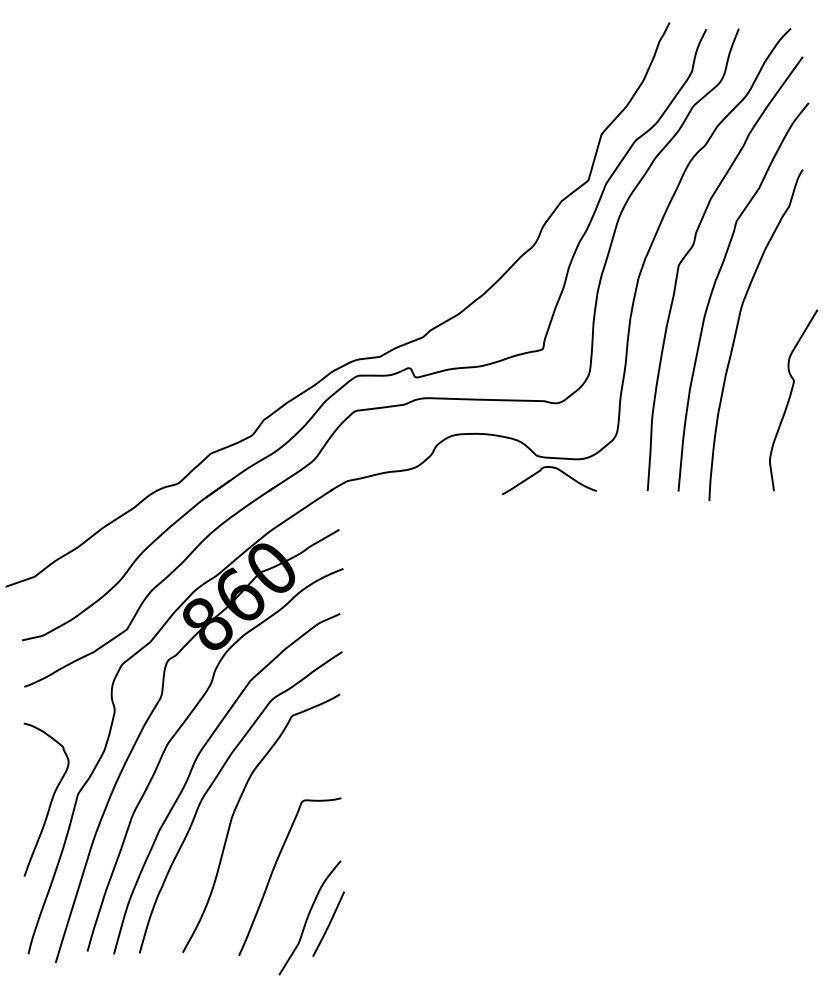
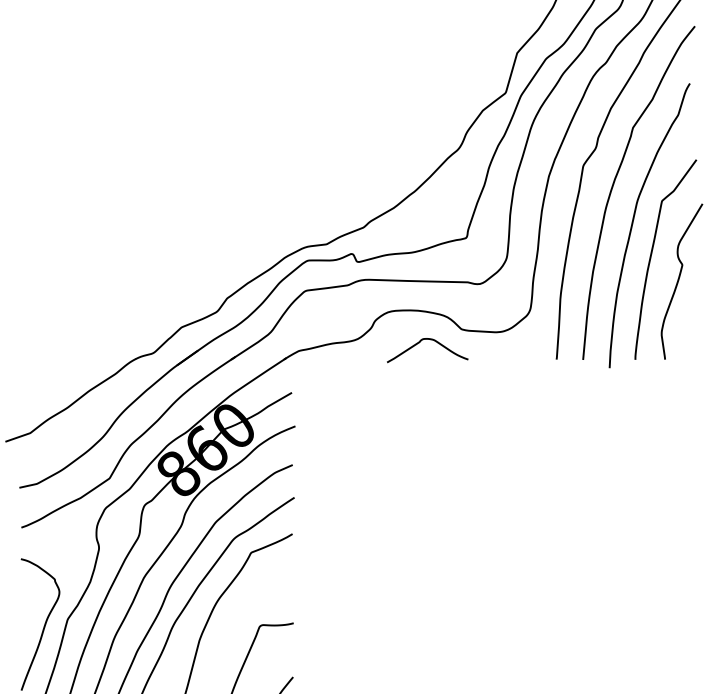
curve: (758, 370) -> (651, 256), added
curve: (551, 468) -> (429, 340), moved

